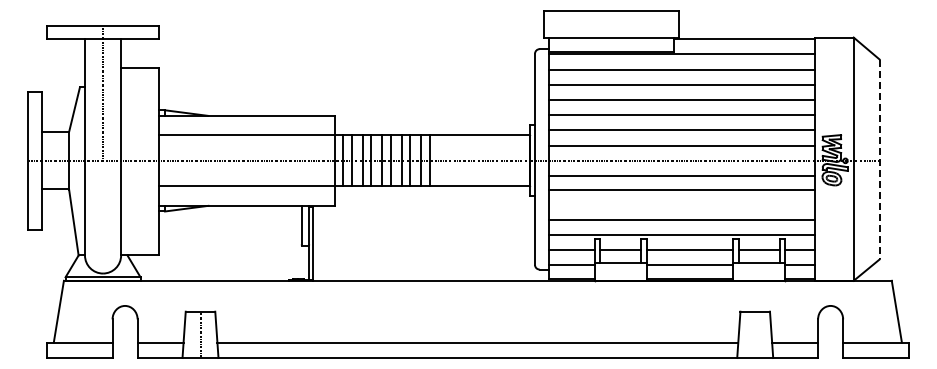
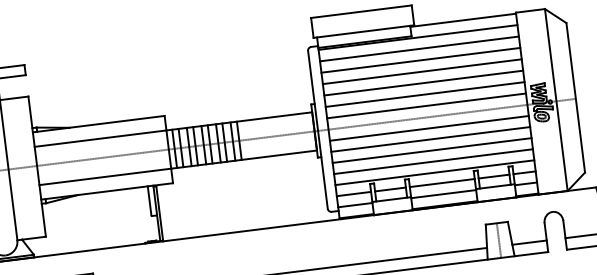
line: (879, 159) -> (575, 97), dashed -> solid
line: (681, 205) -> (431, 150), added
line: (755, 334) -> (499, 240), added

